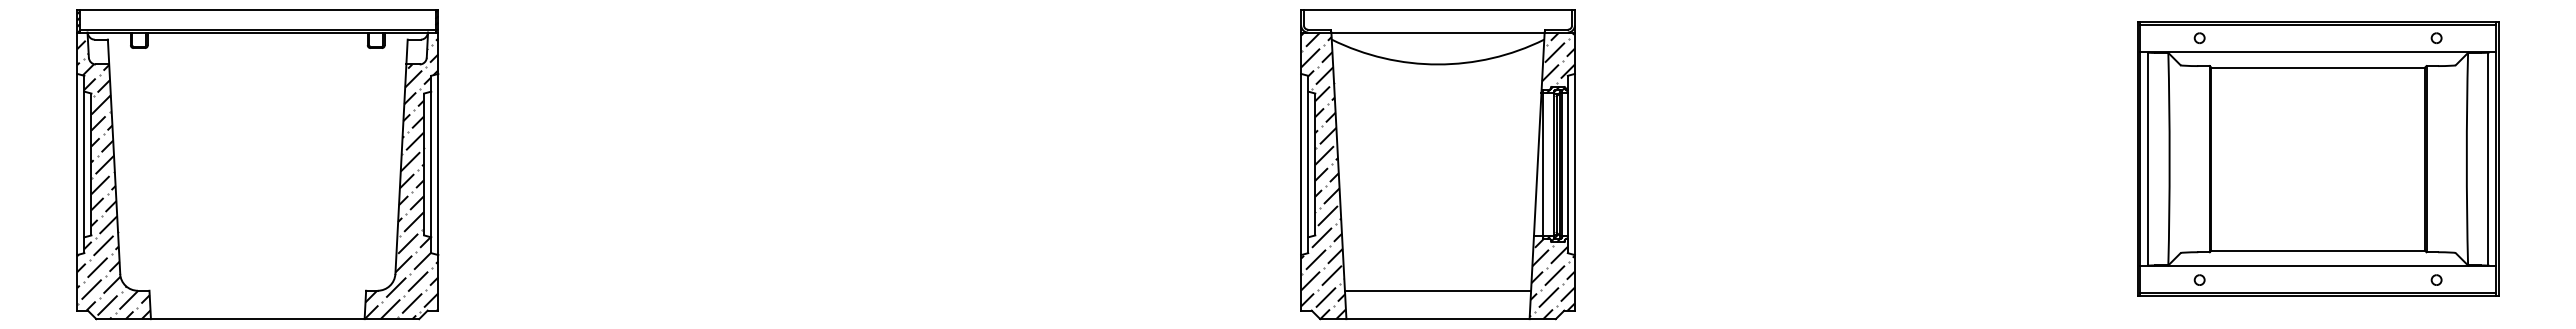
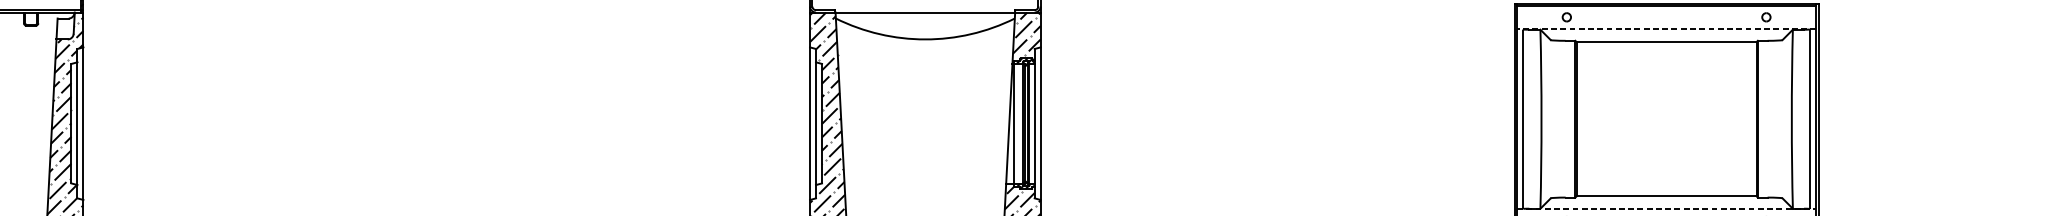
line: (2318, 52) -> (1666, 29), solid -> dashed
line: (2318, 265) -> (1666, 208), solid -> dashed

